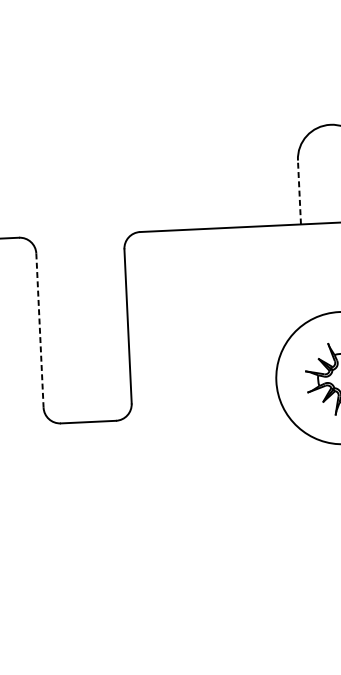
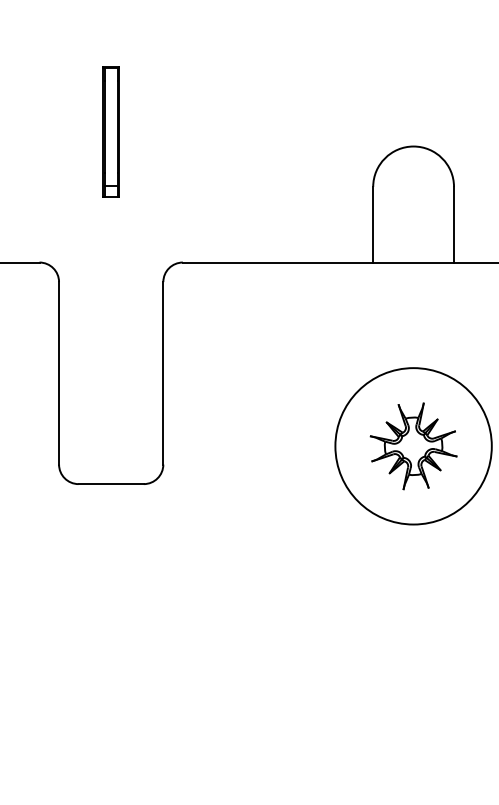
part: (73, 124) -> (110, 131), added
line: (299, 192) -> (373, 224), dashed -> solid
line: (40, 330) -> (59, 373), dashed -> solid

